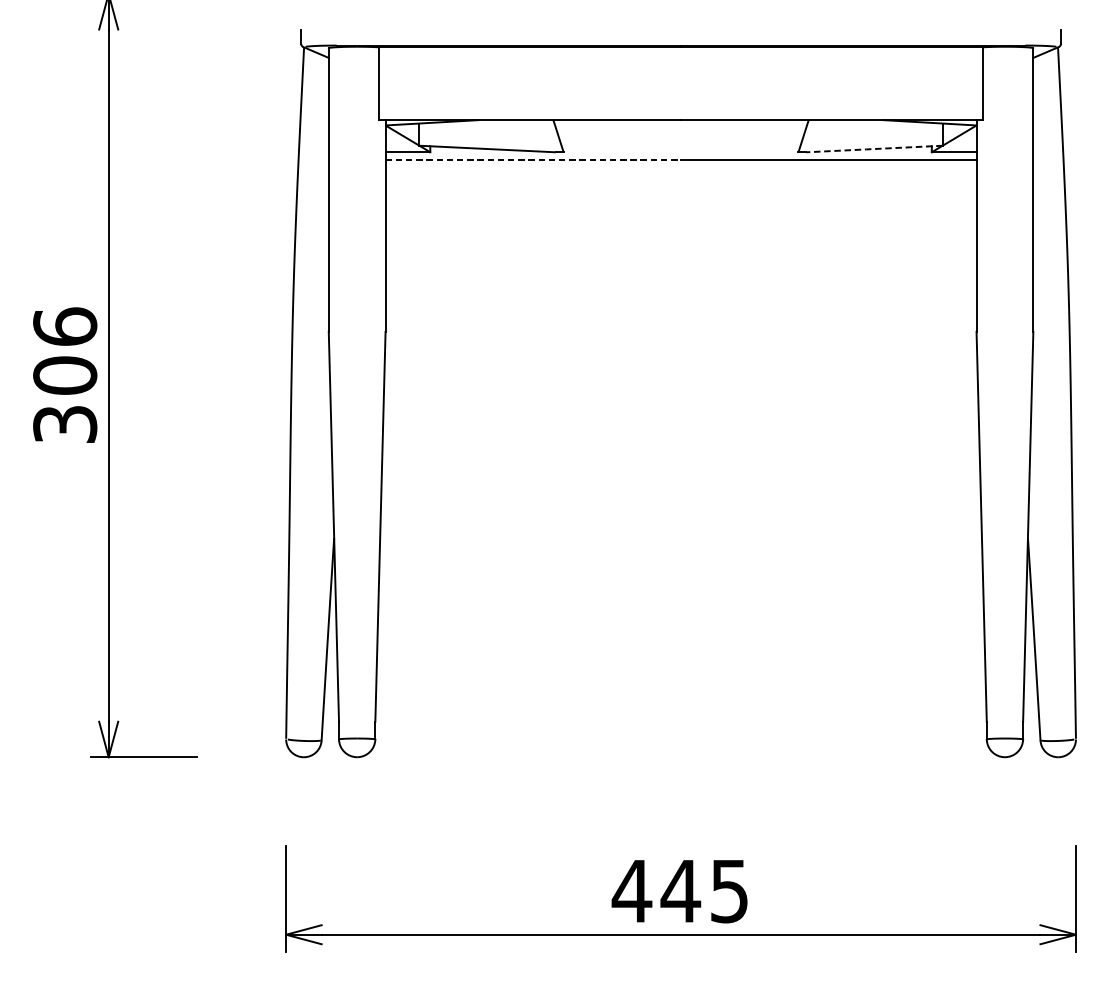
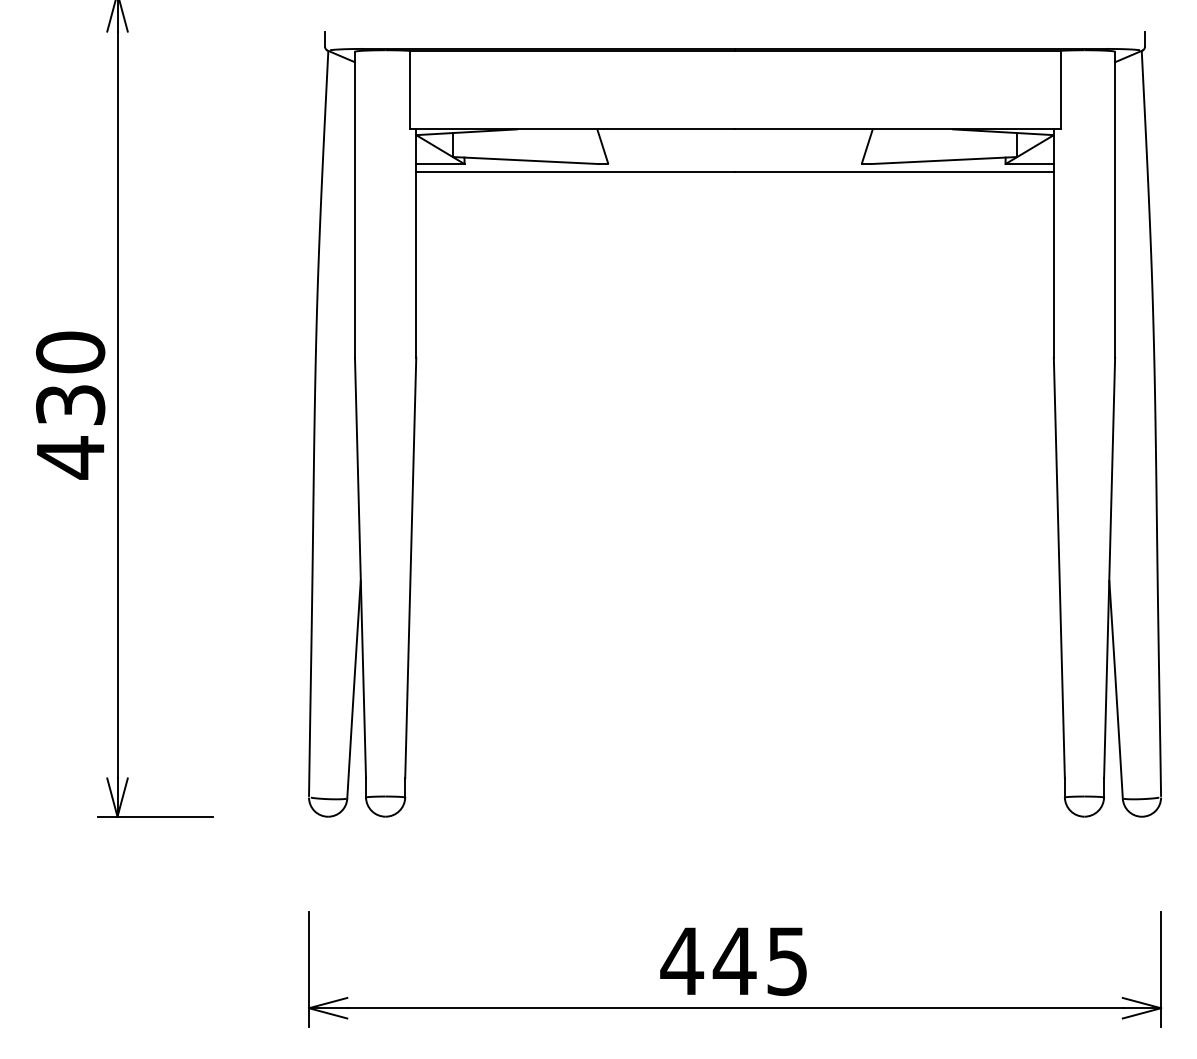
line: (873, 148) -> (942, 160), dashed -> solid
line: (534, 159) -> (576, 171), dashed -> solid
text: (65, 376) -> (70, 405), 306 -> 430

